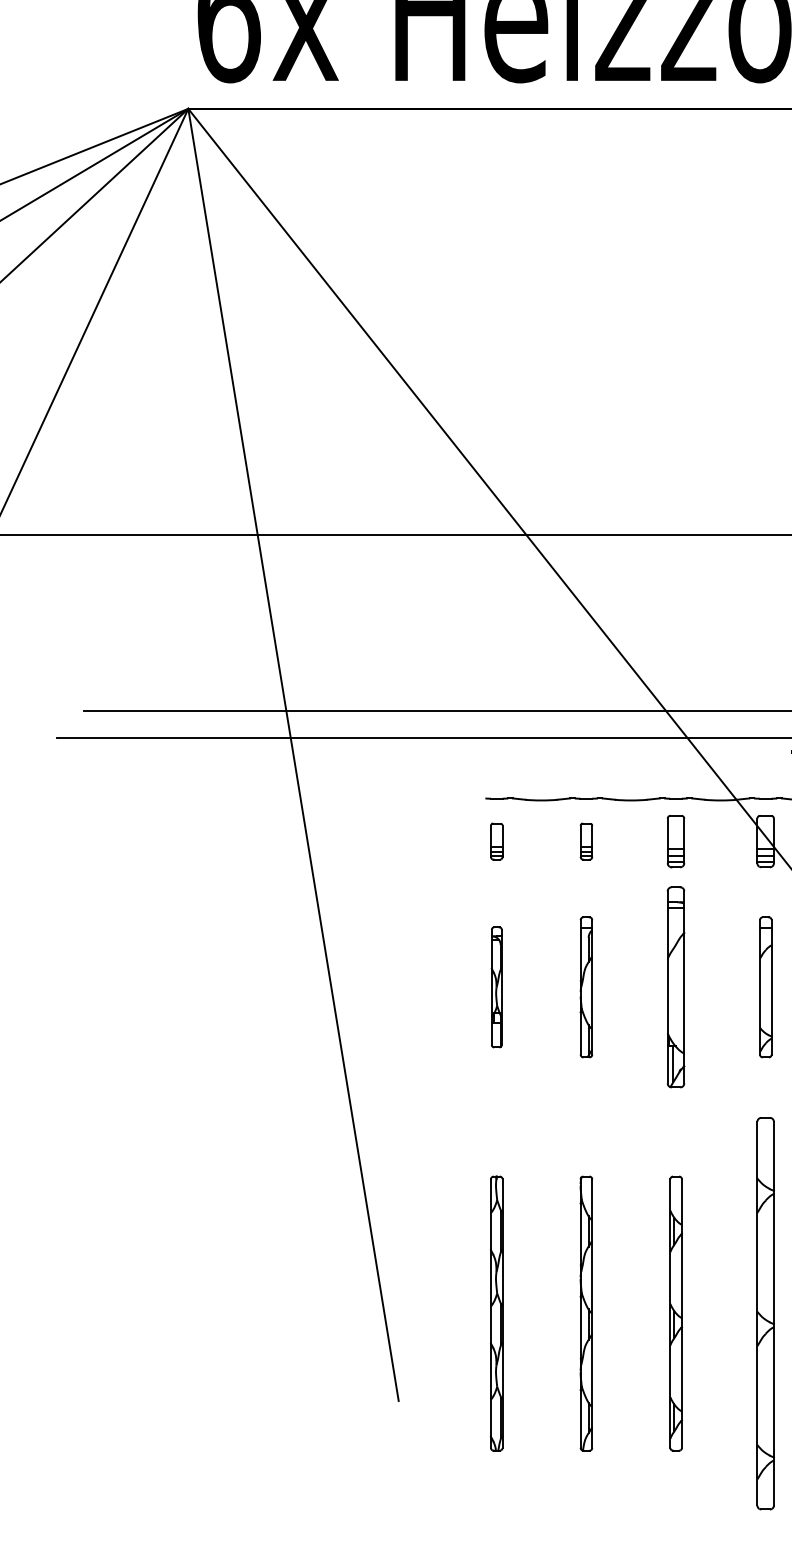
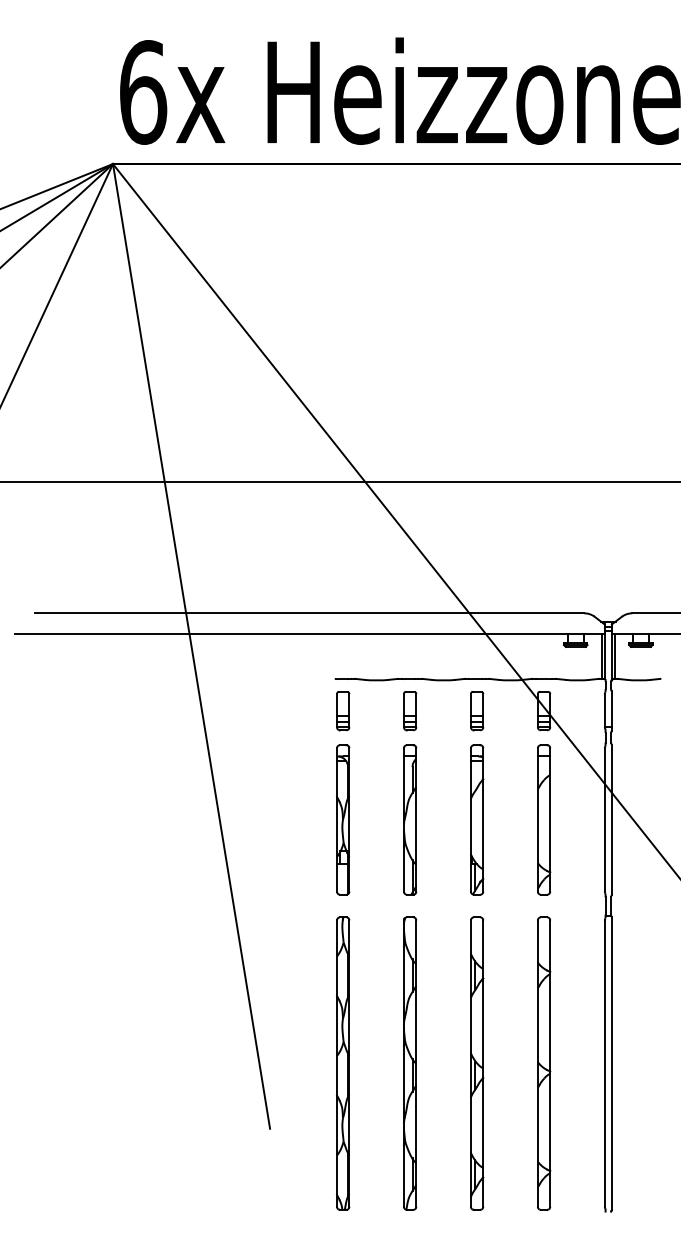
part: (497, 842) -> (343, 711), size x1.43
part: (586, 842) -> (410, 711), size x1.43
part: (497, 986) -> (343, 819), size x1.67
part: (586, 986) -> (410, 819), size x1.43
part: (766, 986) -> (544, 819), size x1.43
part: (497, 1313) -> (343, 1063), size x1.43
part: (586, 1313) -> (410, 1063), size x1.43
part: (676, 1313) -> (477, 1063), size x1.43

